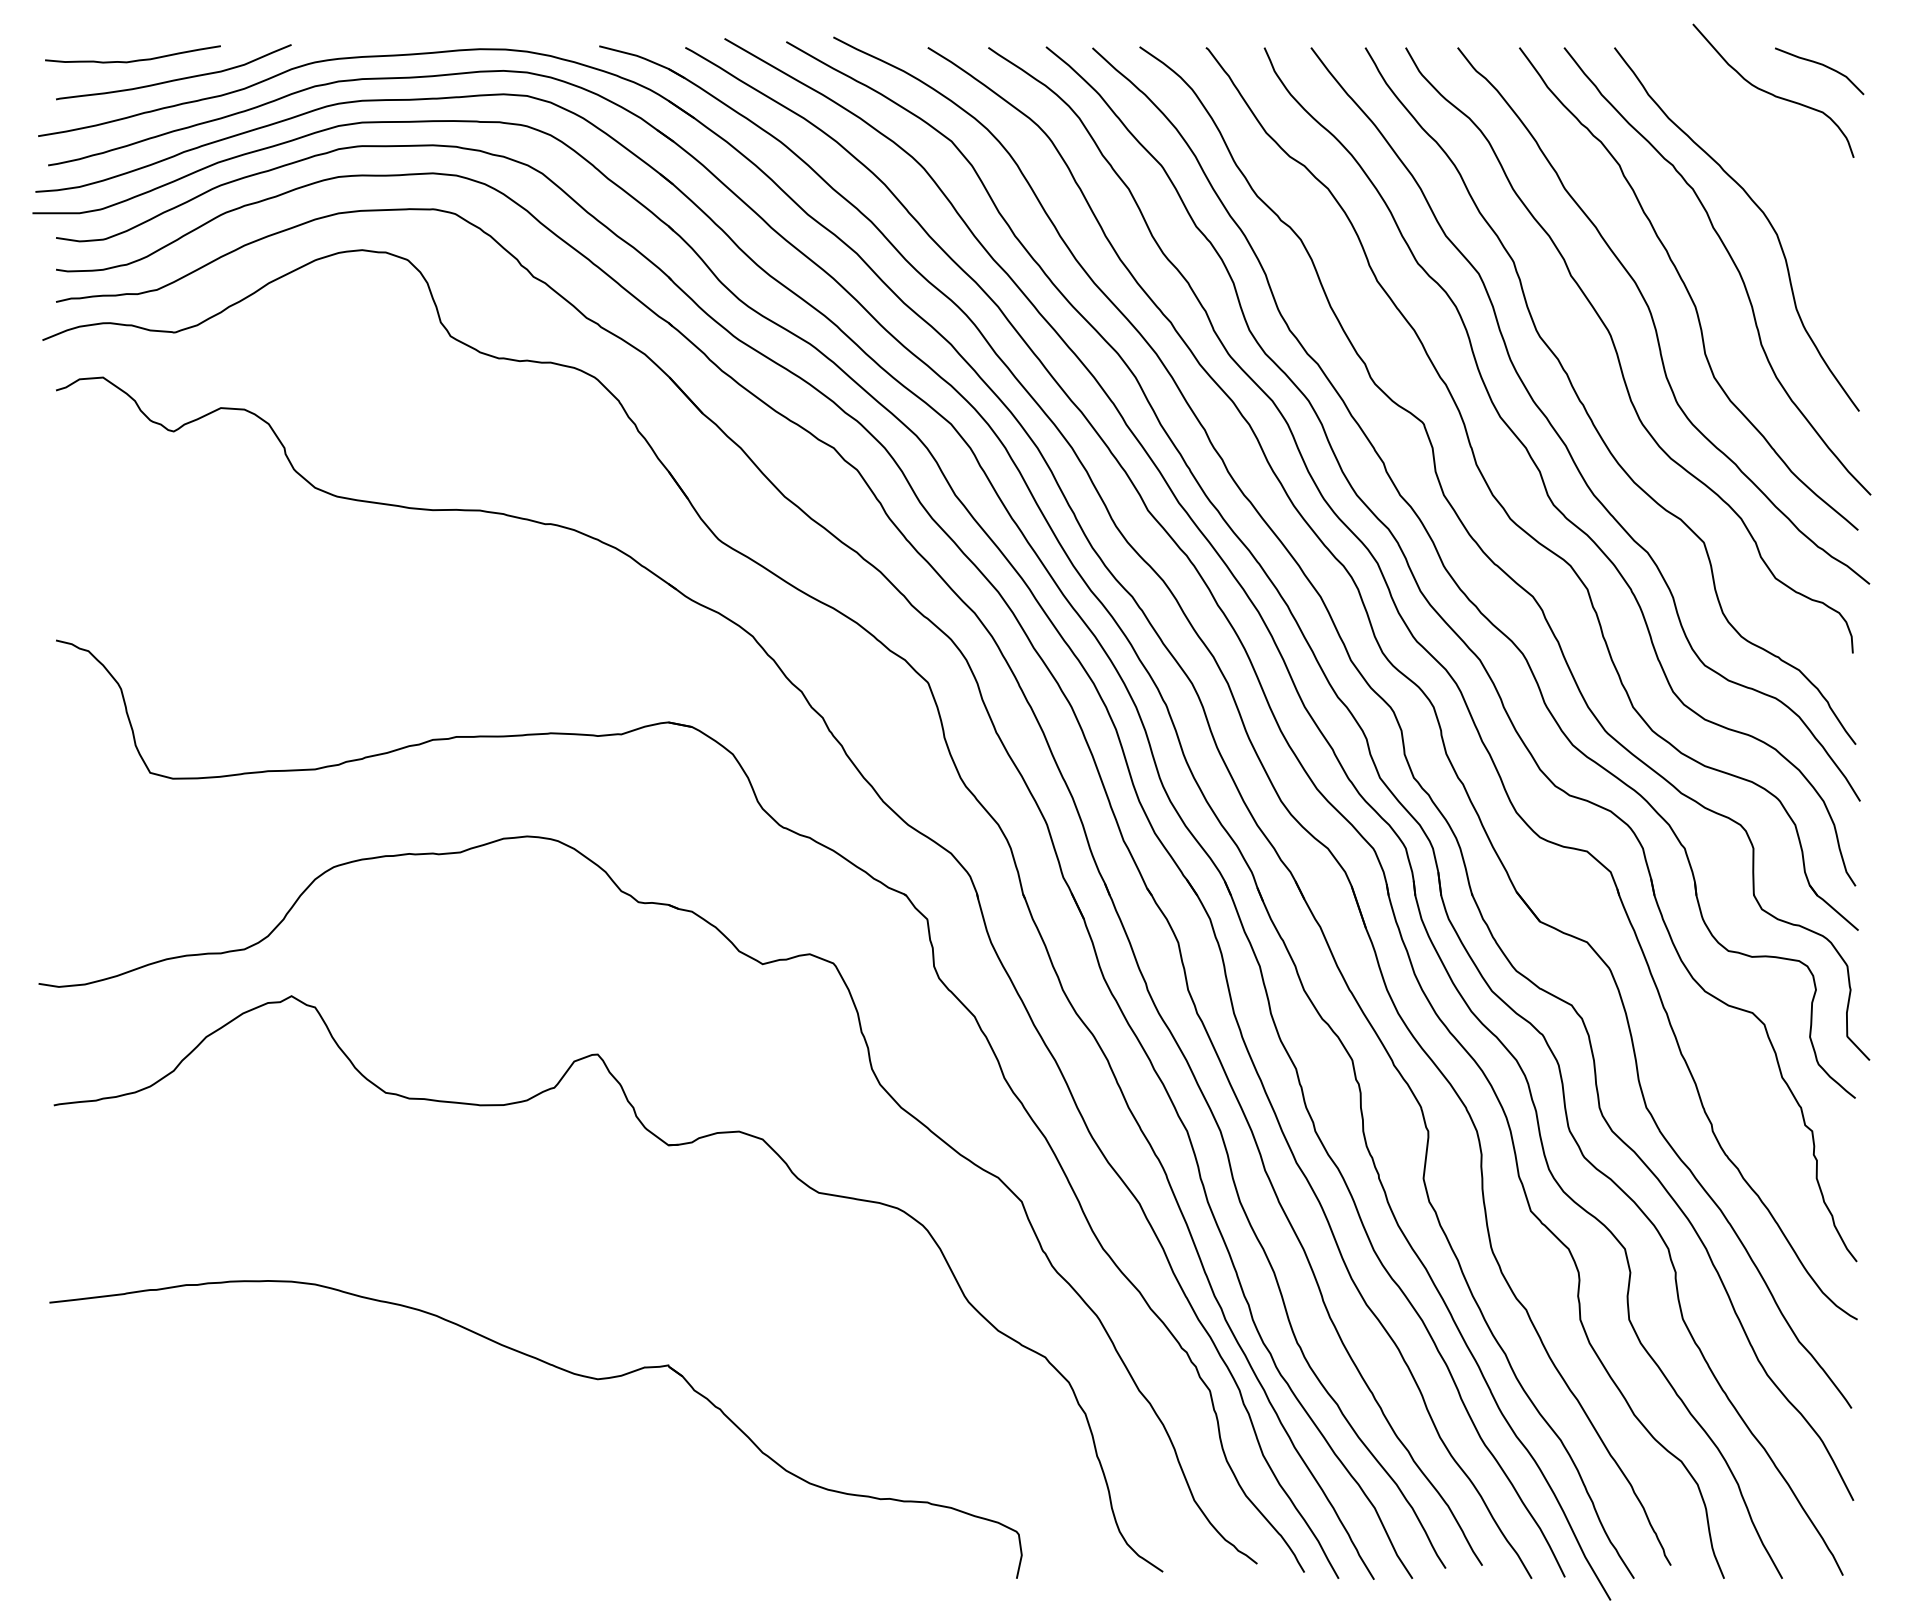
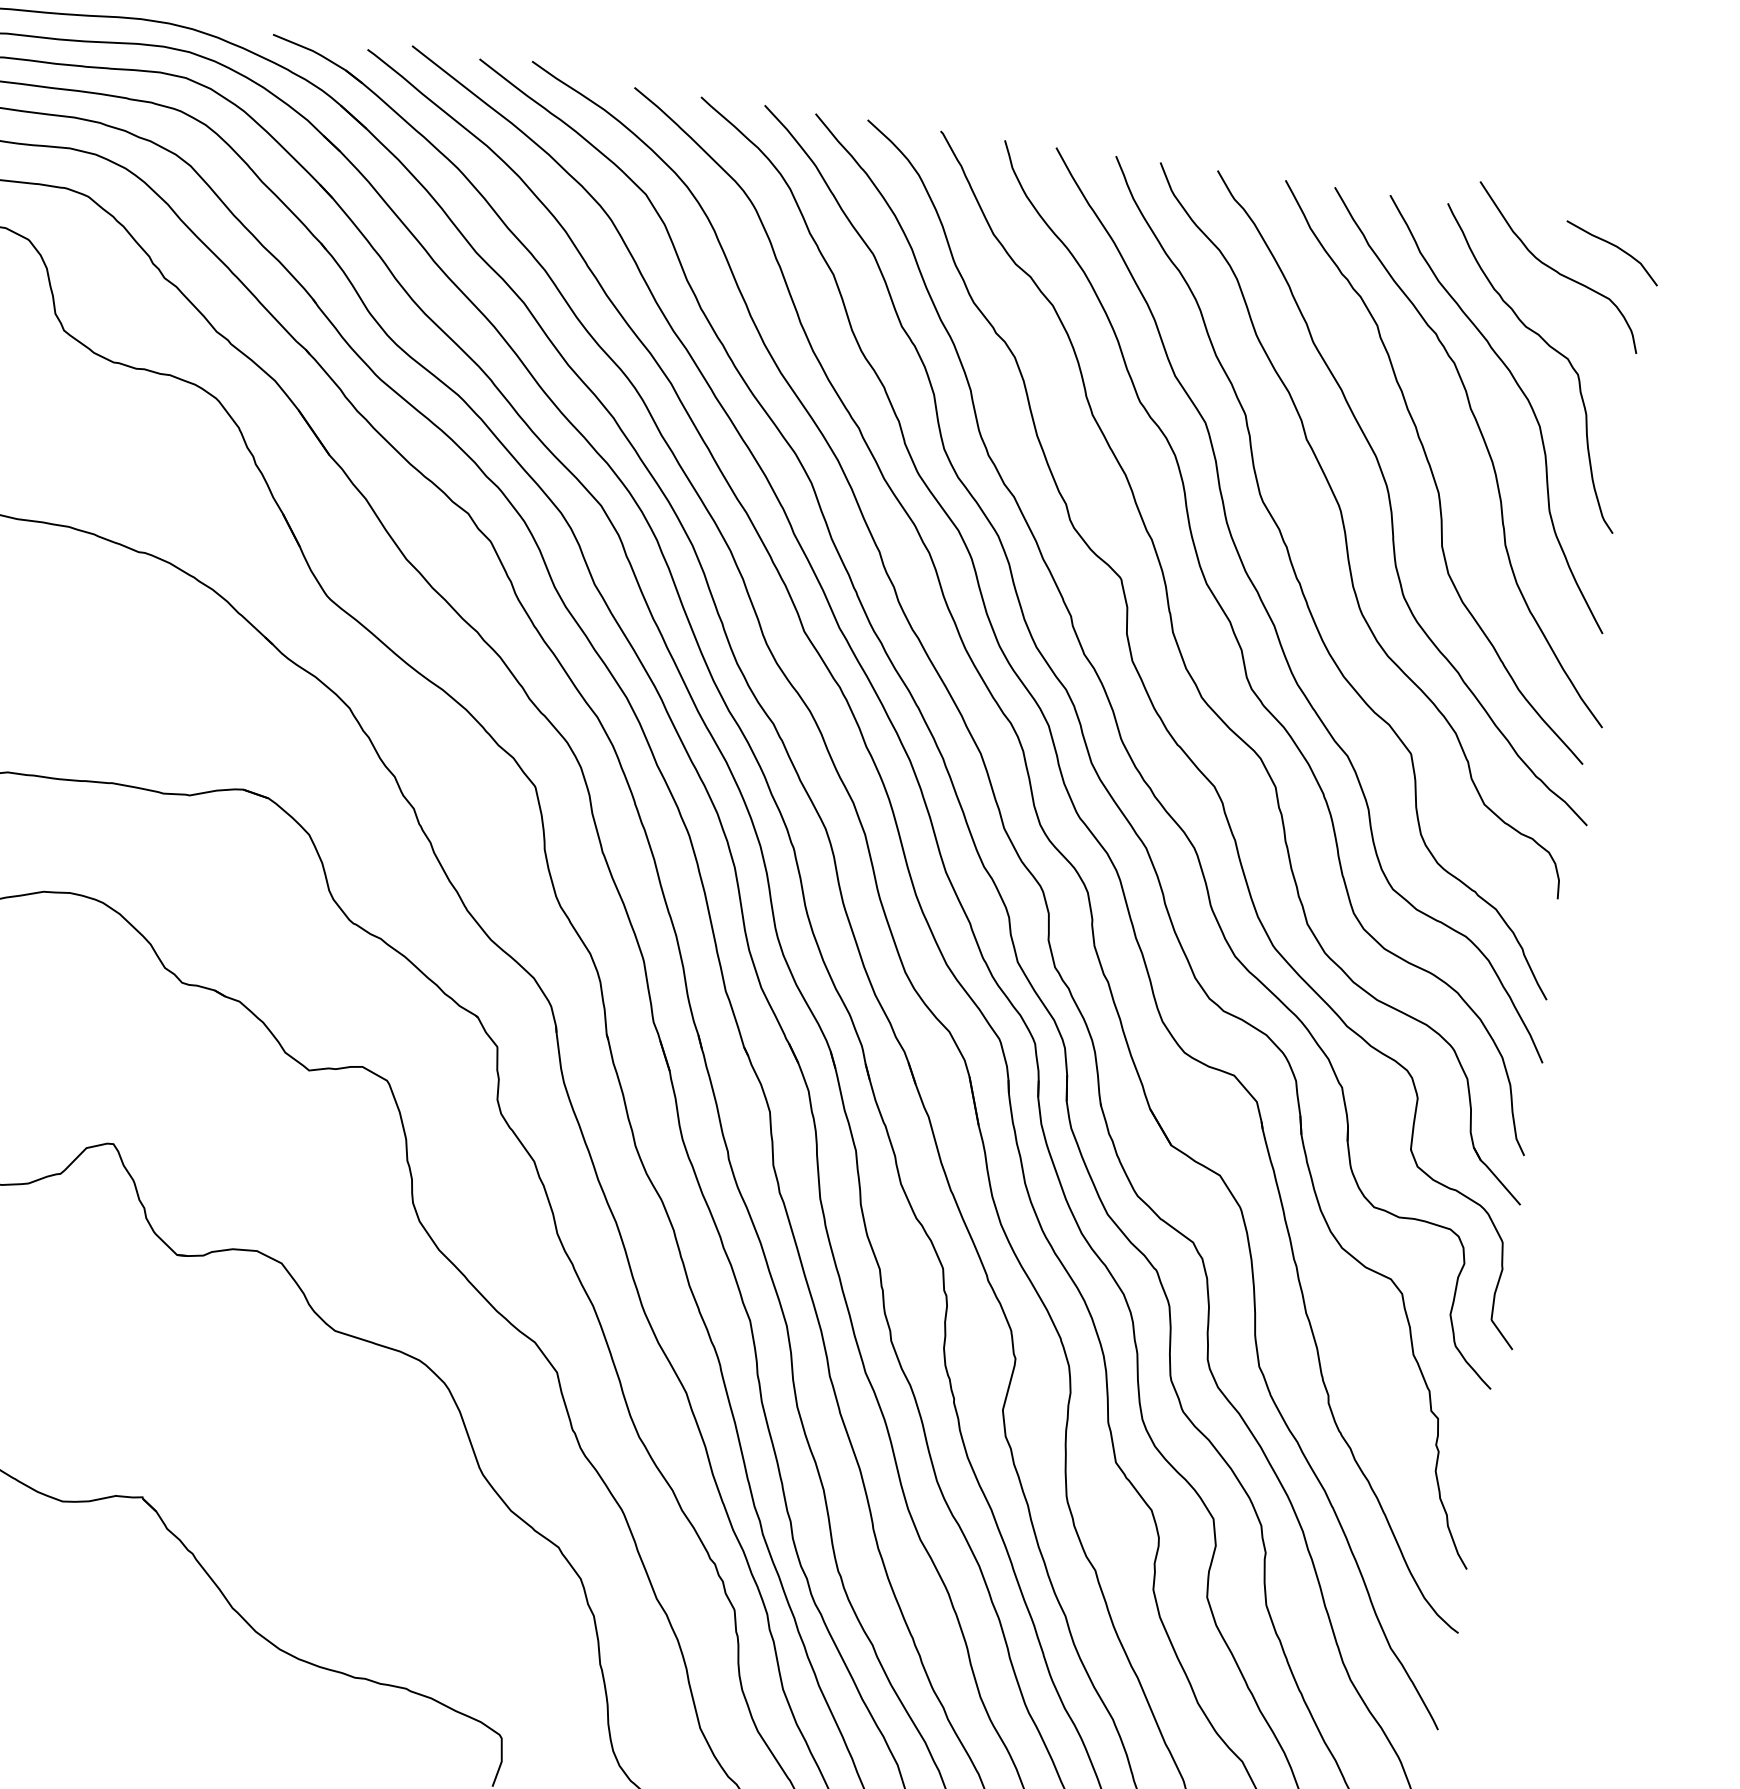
curve: (1774, 162) -> (1548, 346), added

